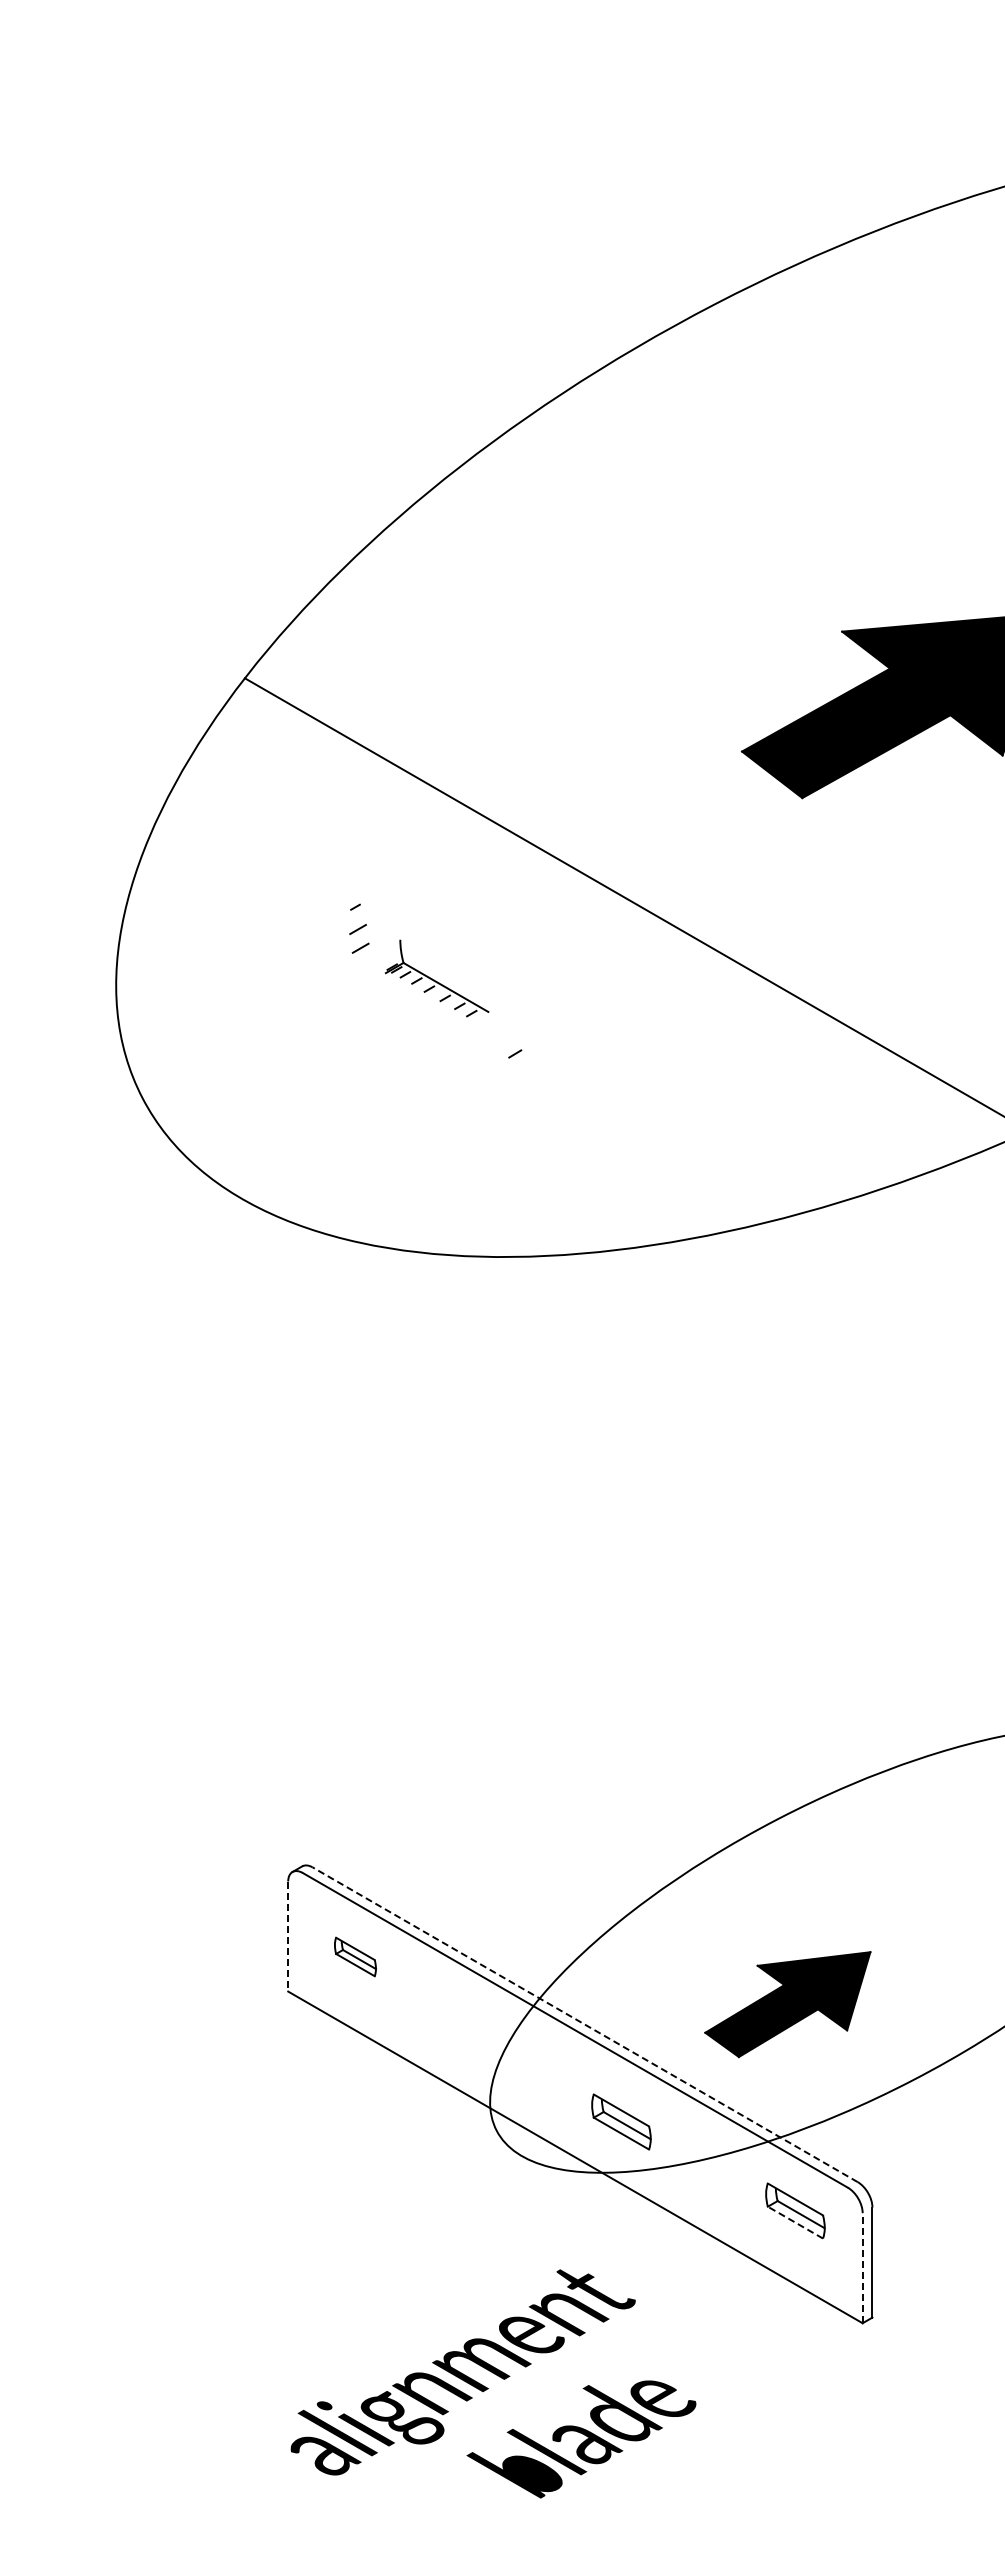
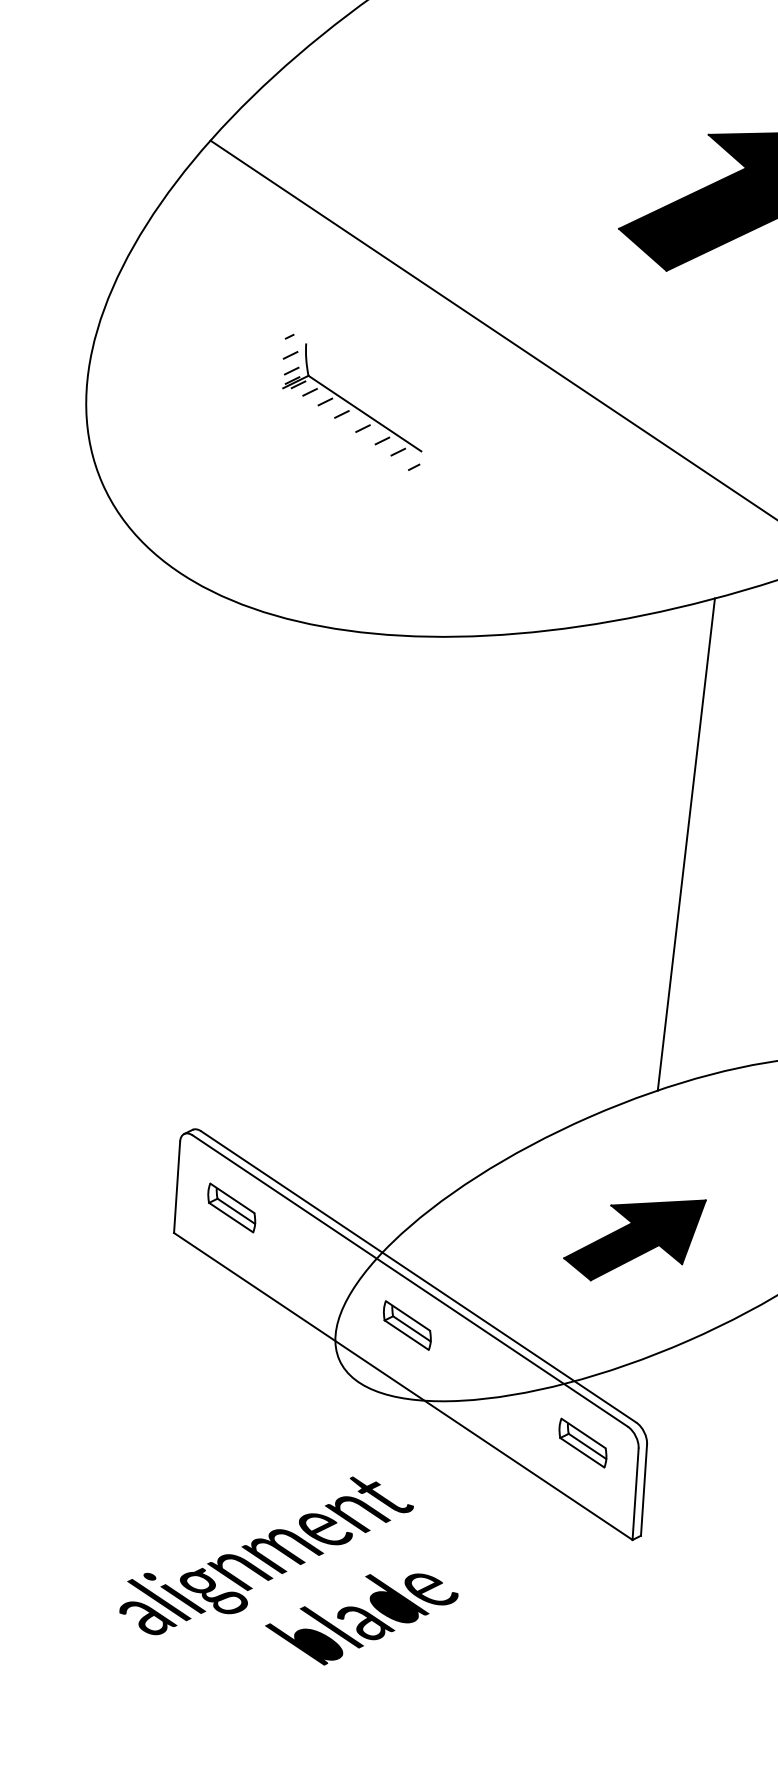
part: (436, 978) -> (352, 400), size x1.67
line: (871, 1484) -> (686, 844), added
line: (288, 1937) -> (177, 1188), dashed -> solid
part: (355, 1956) -> (231, 1207), size x1.43
part: (787, 2004) -> (634, 1239), moved
line: (585, 2024) -> (418, 1276), dashed -> solid
part: (621, 2121) -> (407, 1325), moved
line: (795, 2222) -> (582, 1452), dashed -> solid
line: (862, 2267) -> (635, 1493), dashed -> solid
text: (493, 2383) -> (291, 1567), moved

